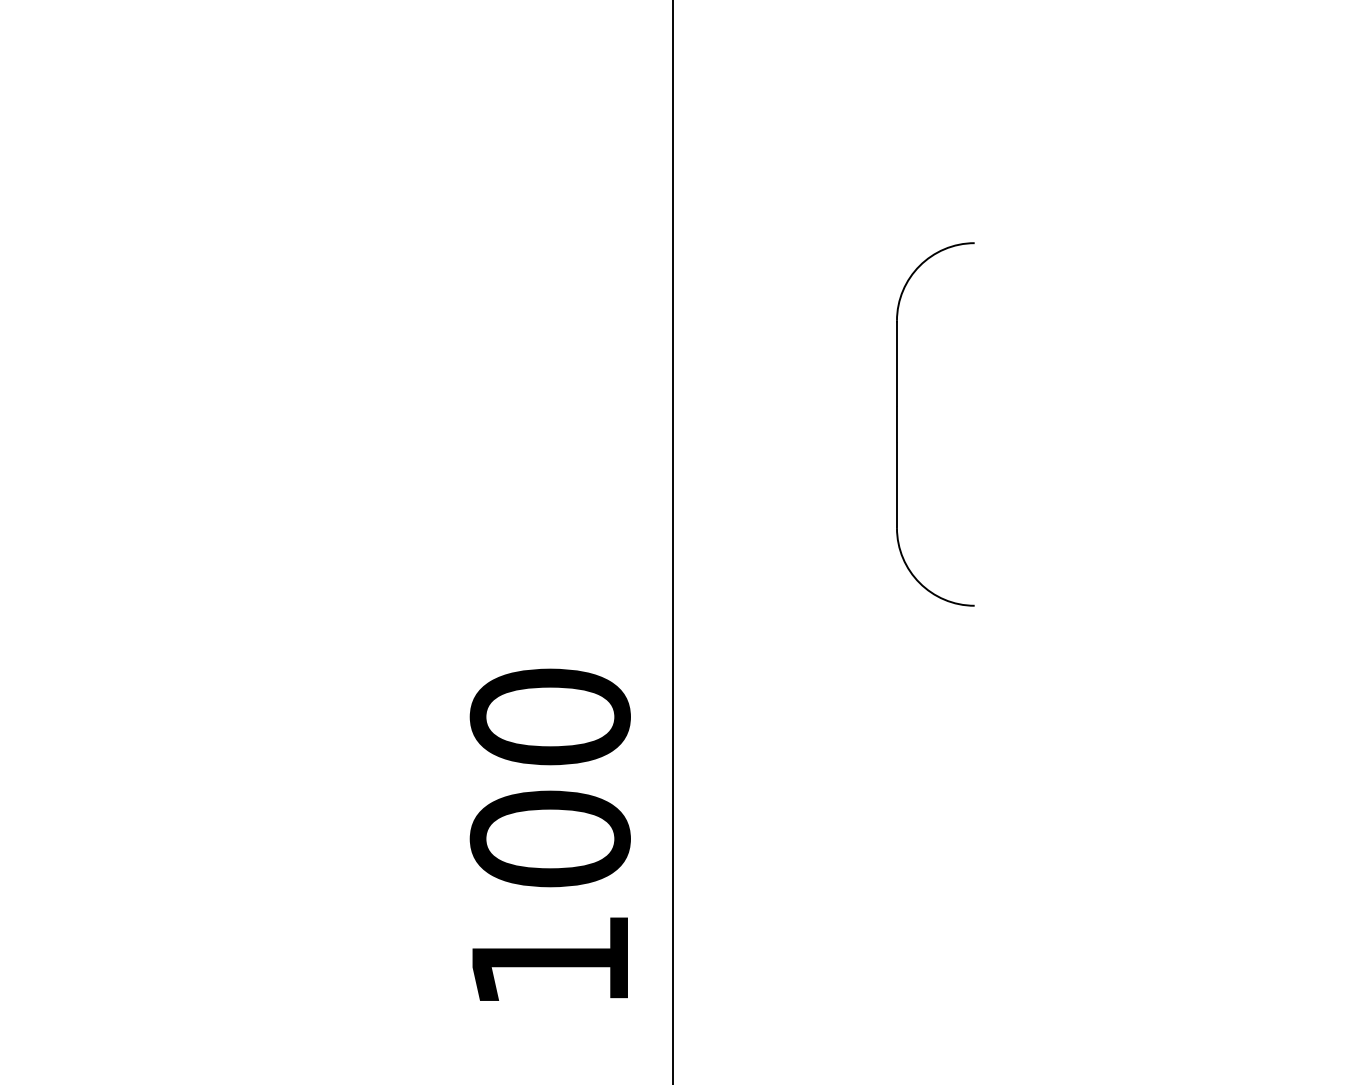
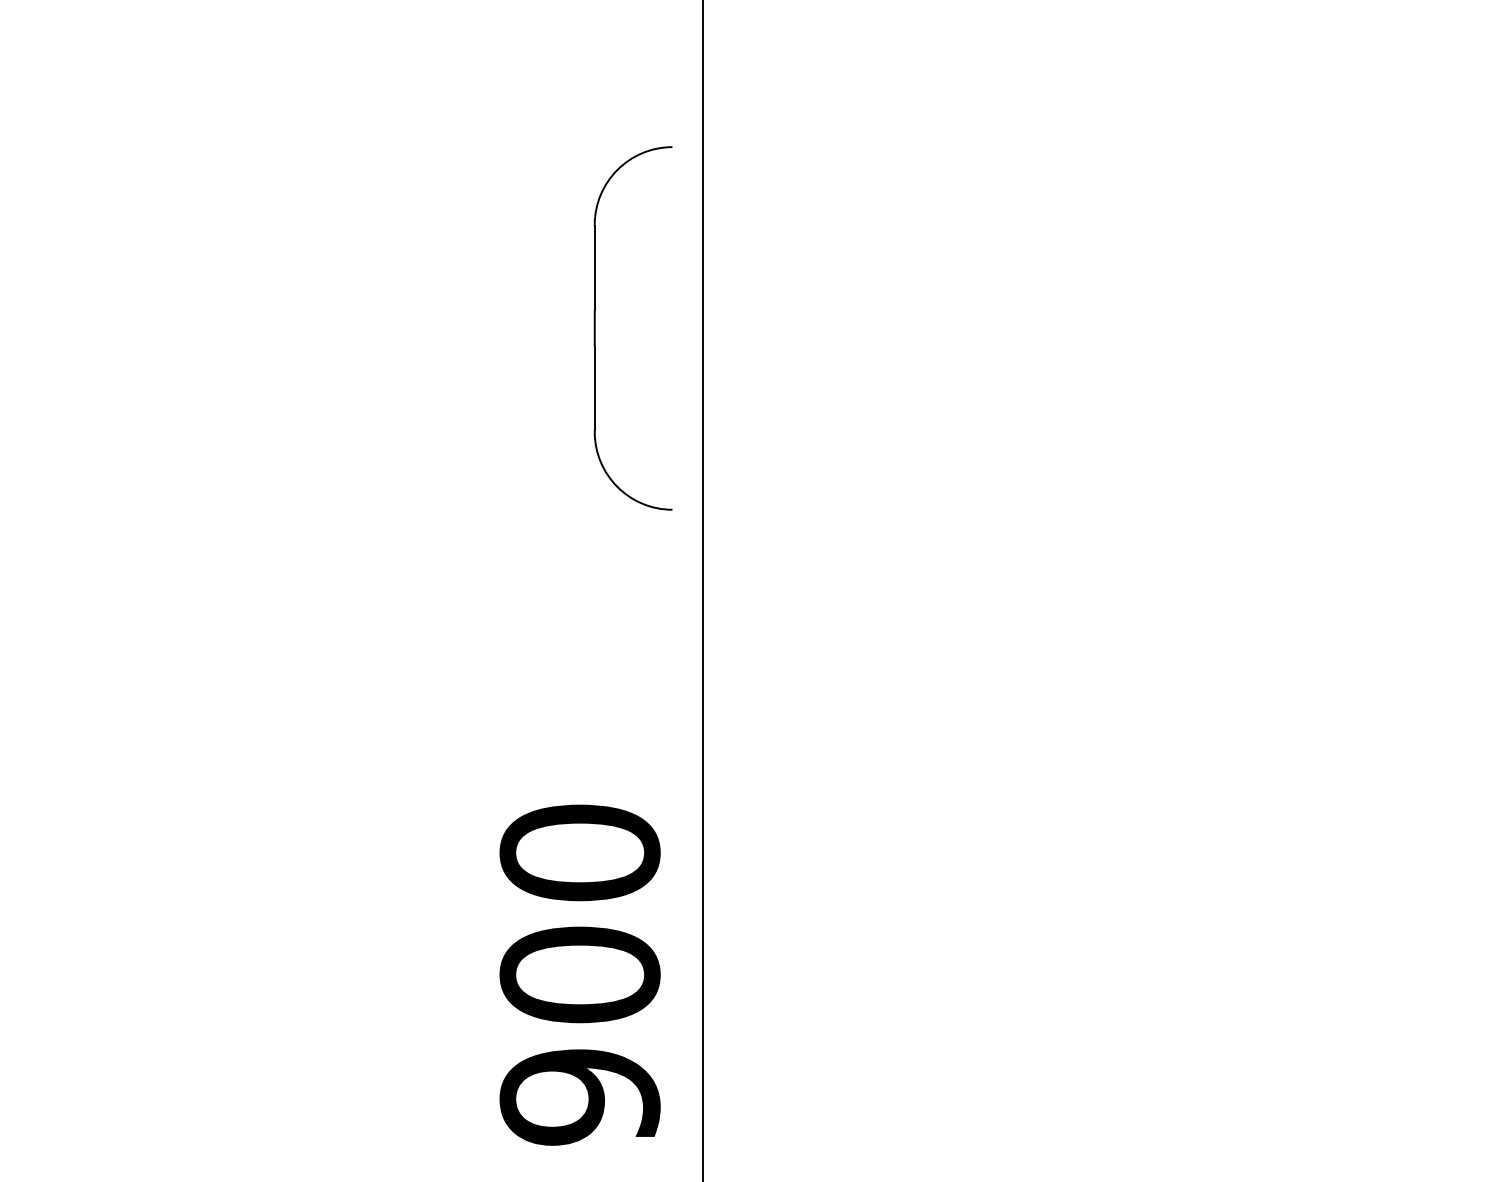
part: (897, 424) -> (595, 328), moved
text: (549, 961) -> (579, 1097), 100 -> 900

